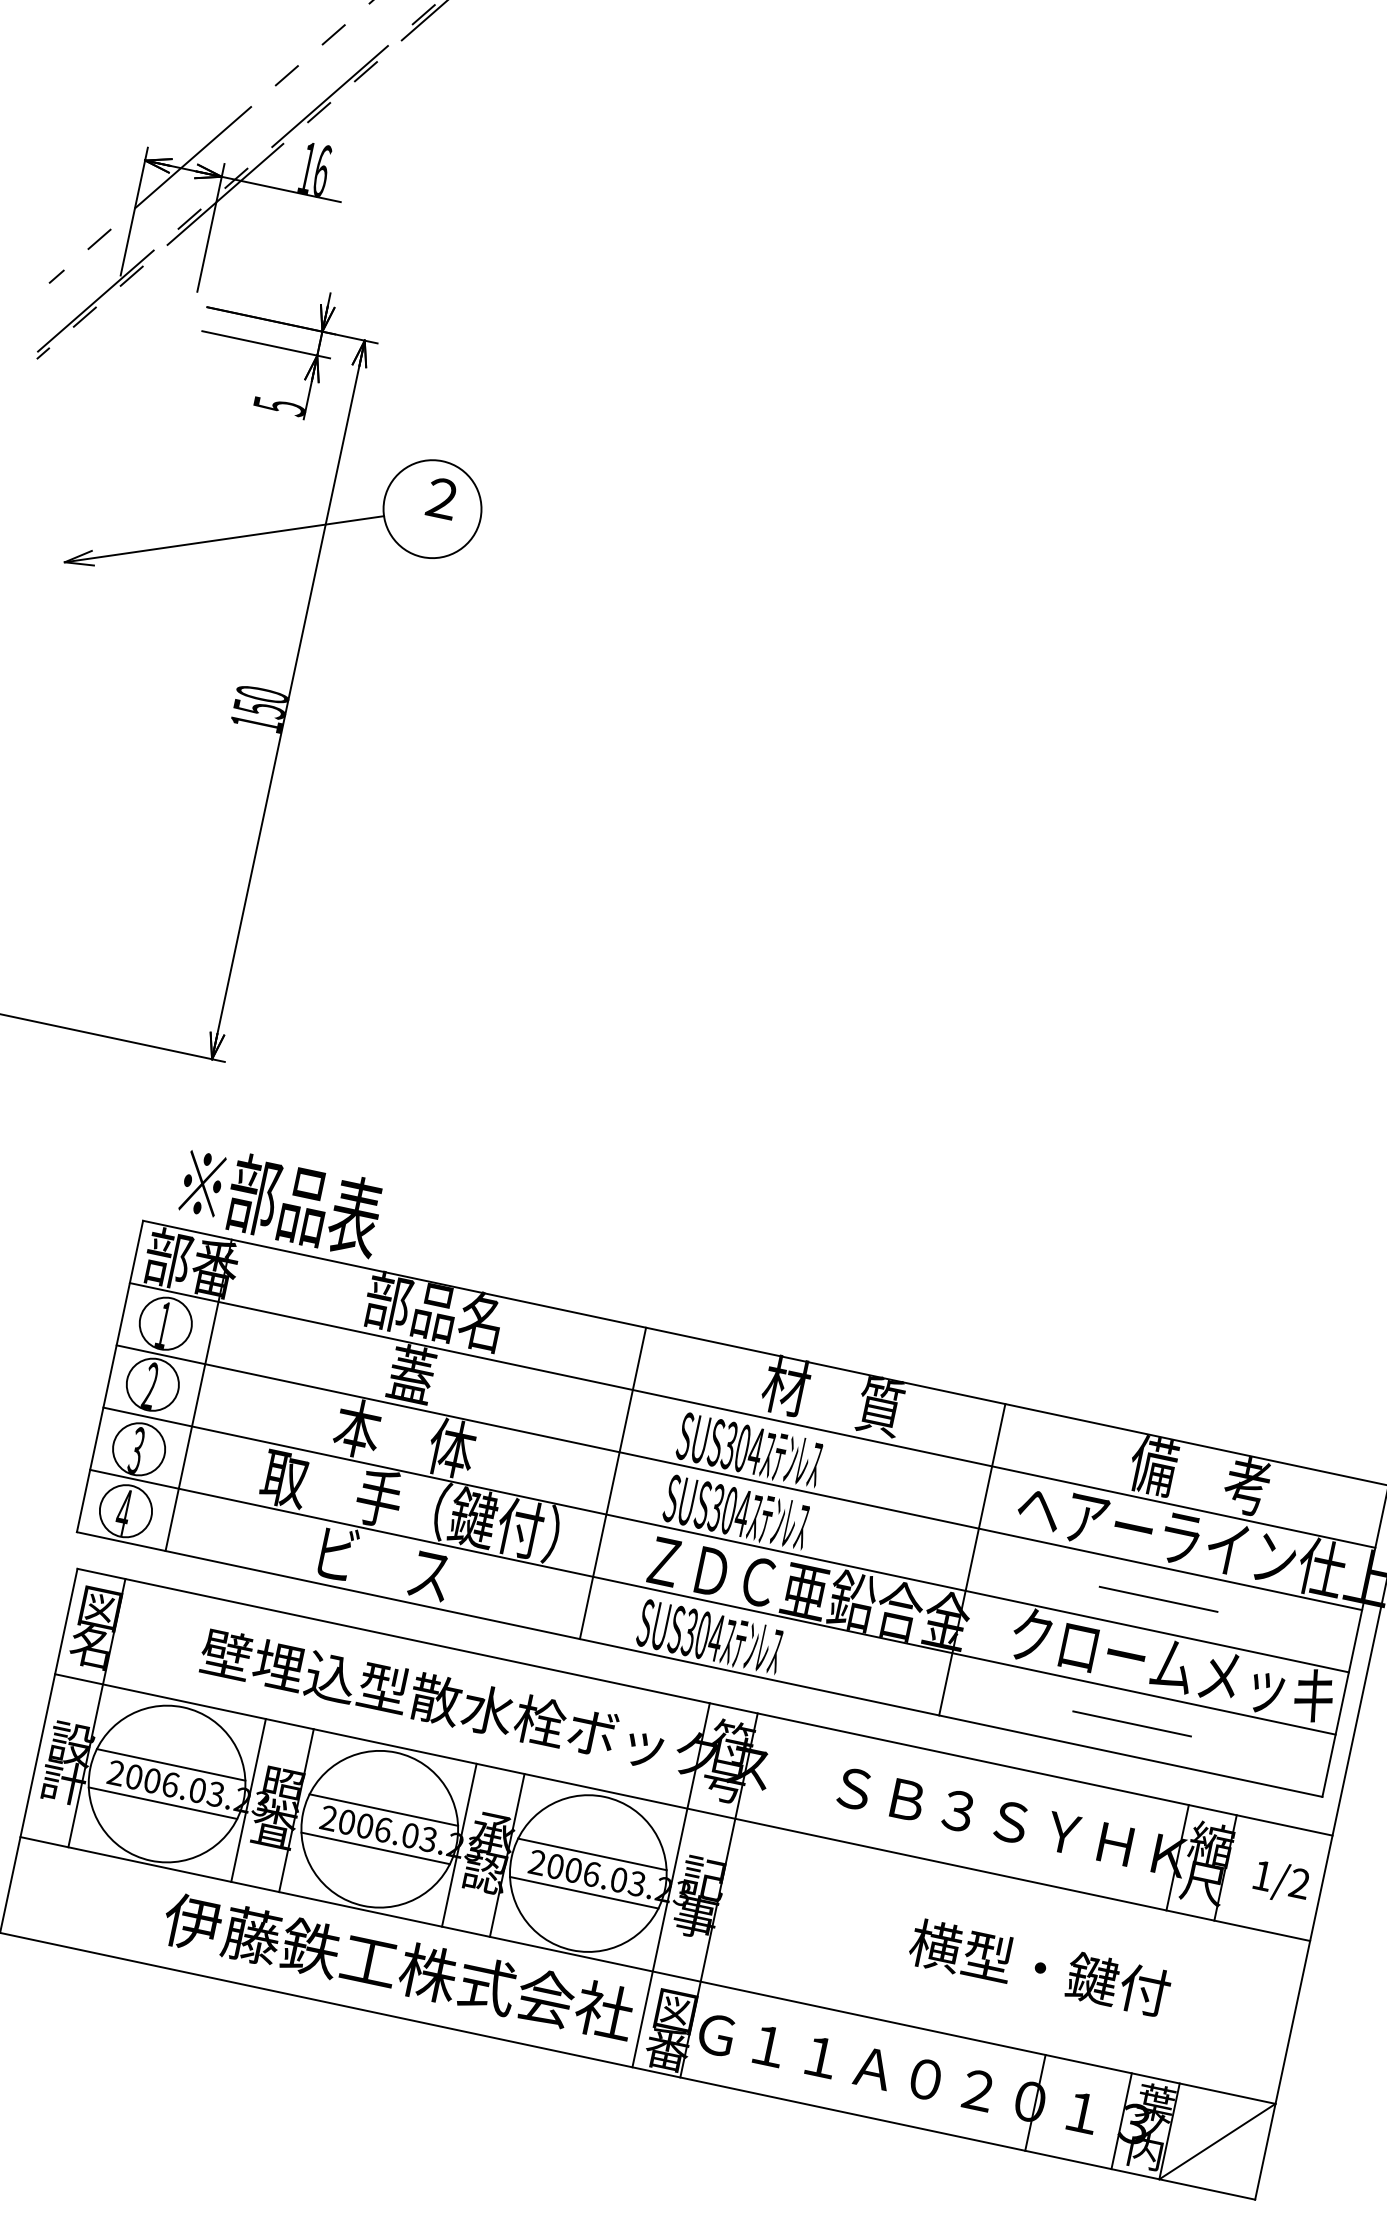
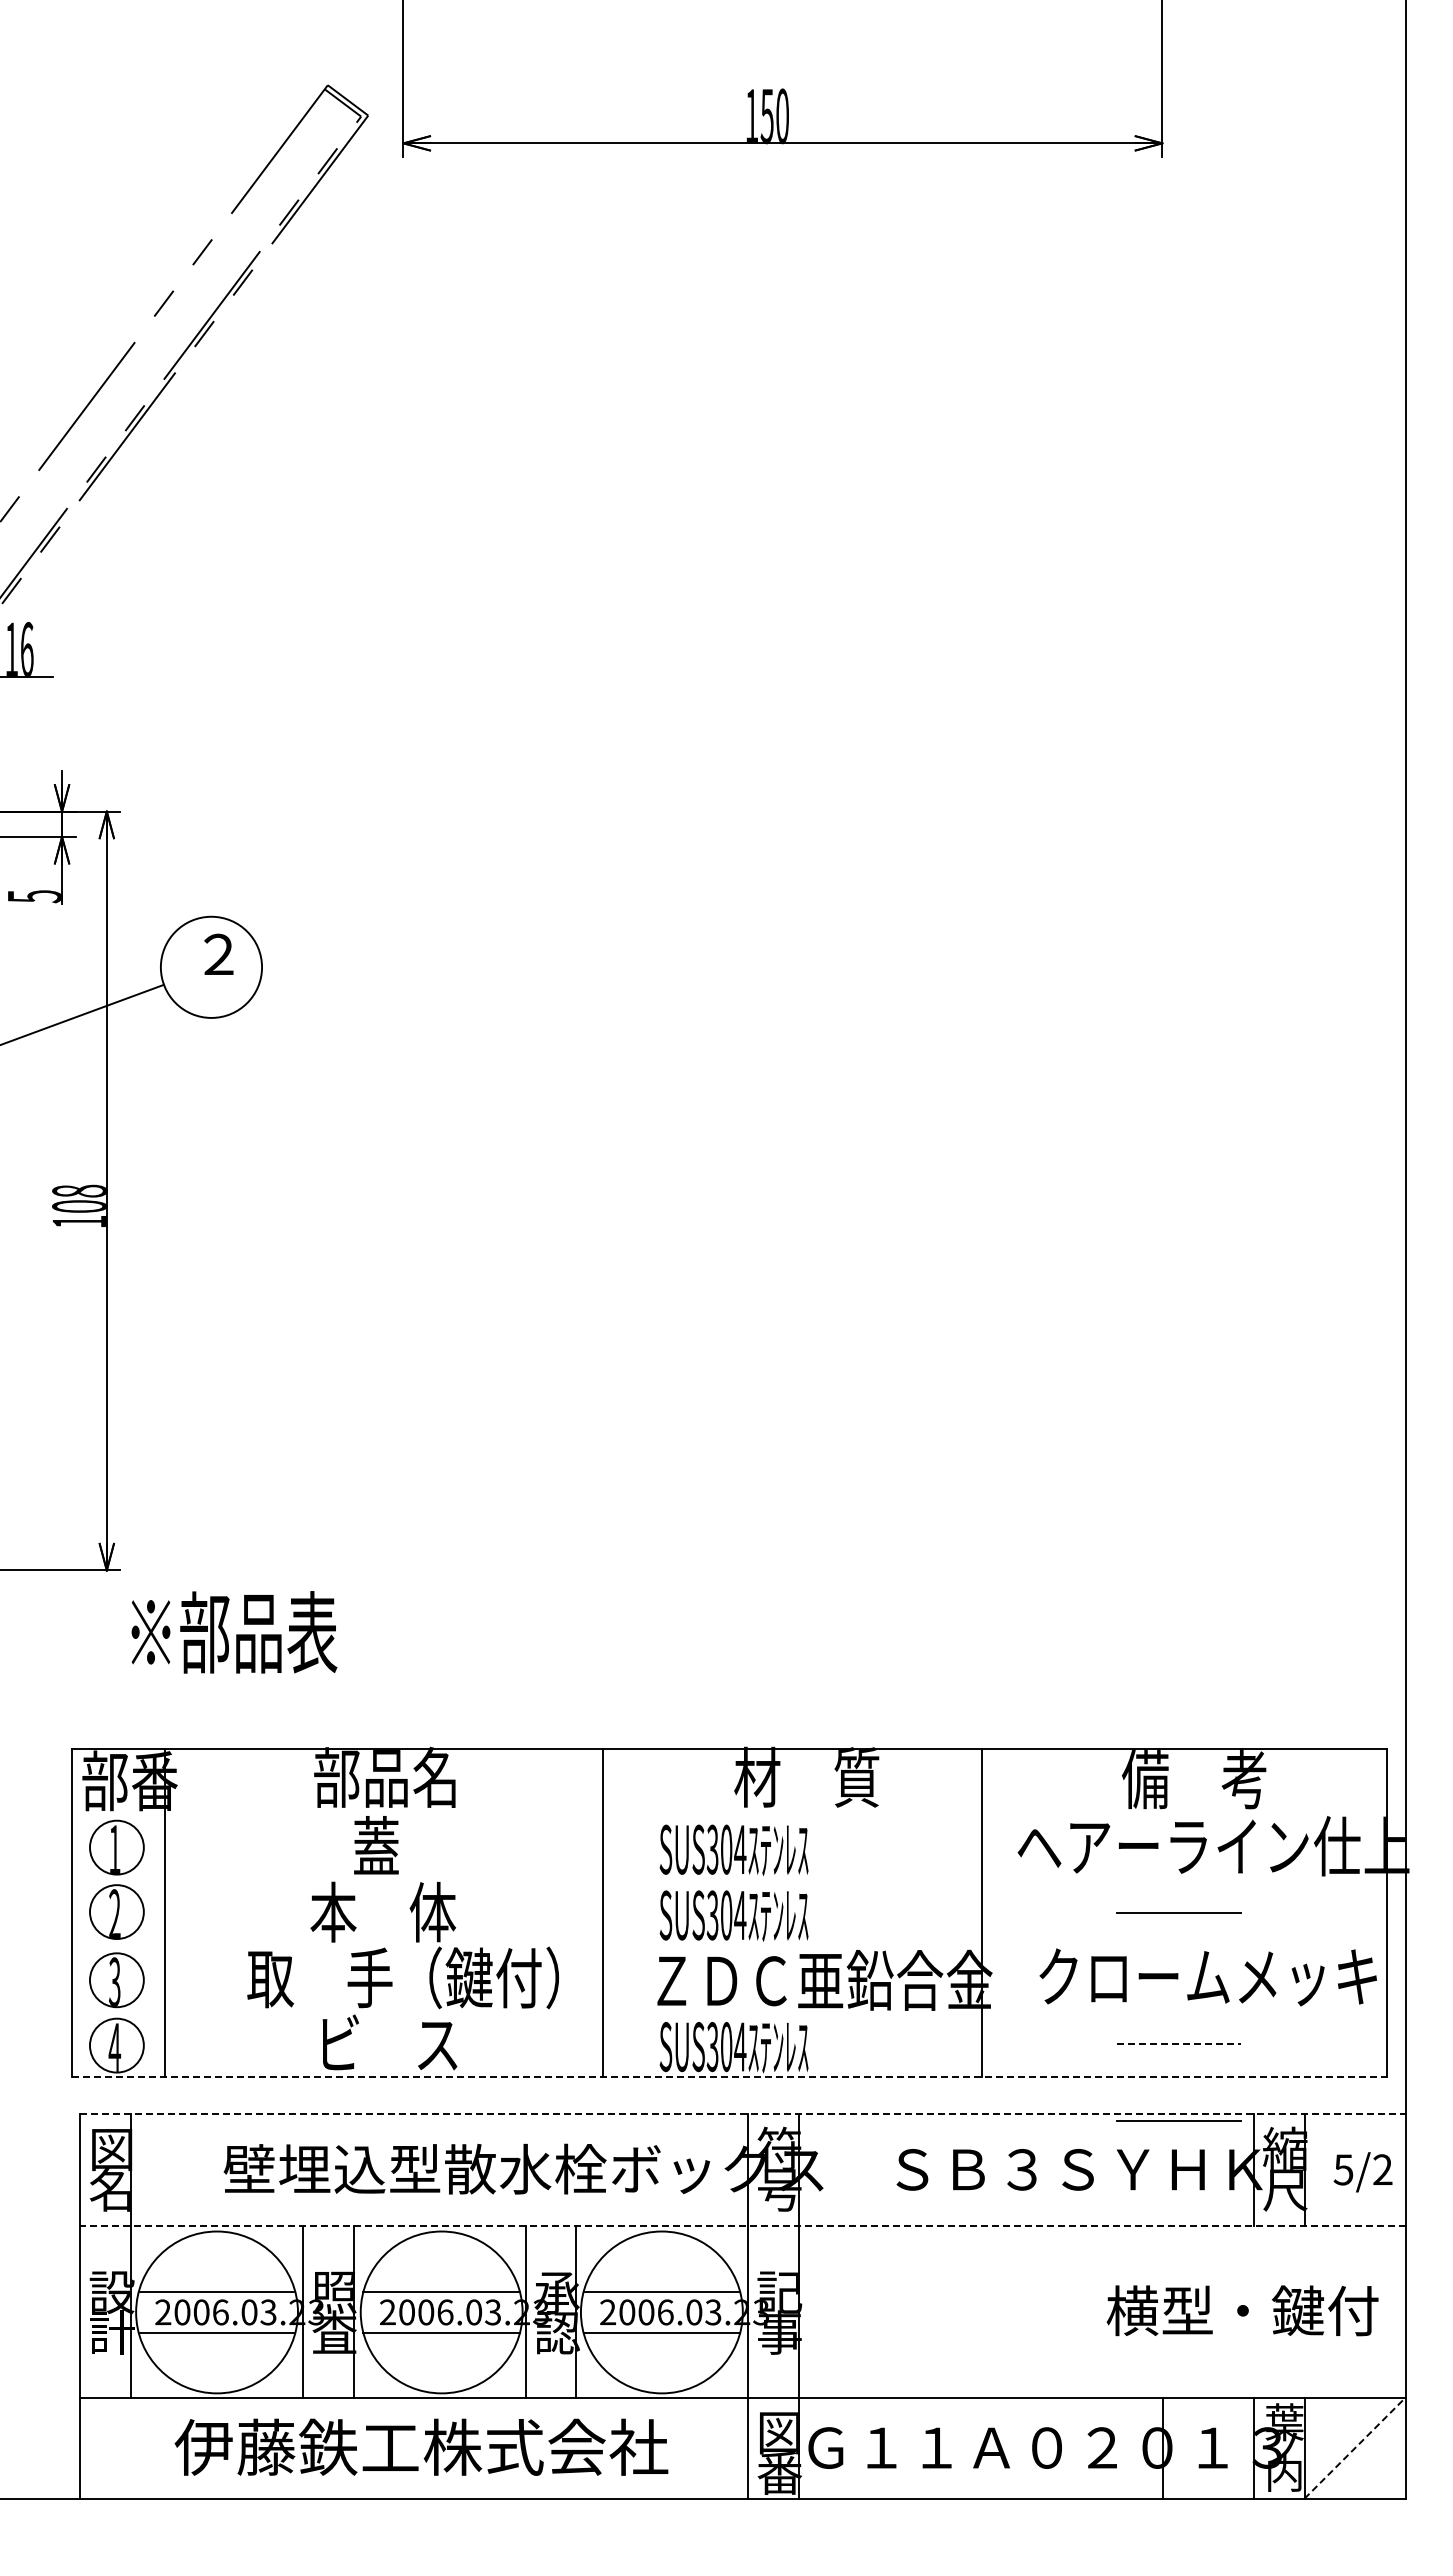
text: (260, 701) -> (78, 1198), 150 -> 108
text: (281, 1200) -> (234, 1632), moved
line: (752, 1415) -> (729, 1814), removed
line: (739, 1478) -> (729, 1880), removed
line: (726, 1539) -> (729, 1945), removed
line: (712, 1602) -> (729, 2011), removed
line: (699, 1664) -> (729, 2077), solid -> dashed
line: (705, 1702) -> (743, 2114), solid -> dashed
line: (1132, 1724) -> (1179, 2044), solid -> dashed
line: (1116, 1795) -> (1178, 2120), added
line: (683, 1807) -> (743, 2225), solid -> dashed
text: (1262, 1875) -> (1343, 2169), 1/2 -> 5/2
text: (399, 1966) -> (421, 2446), moved
text: (1040, 1967) -> (1242, 2310), moved
line: (1217, 2142) -> (1355, 2448), solid -> dashed

